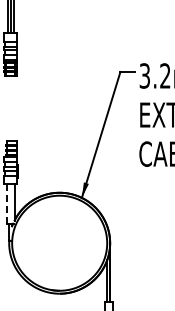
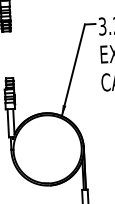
line: (6, 204) -> (8, 123), dashed -> solid

